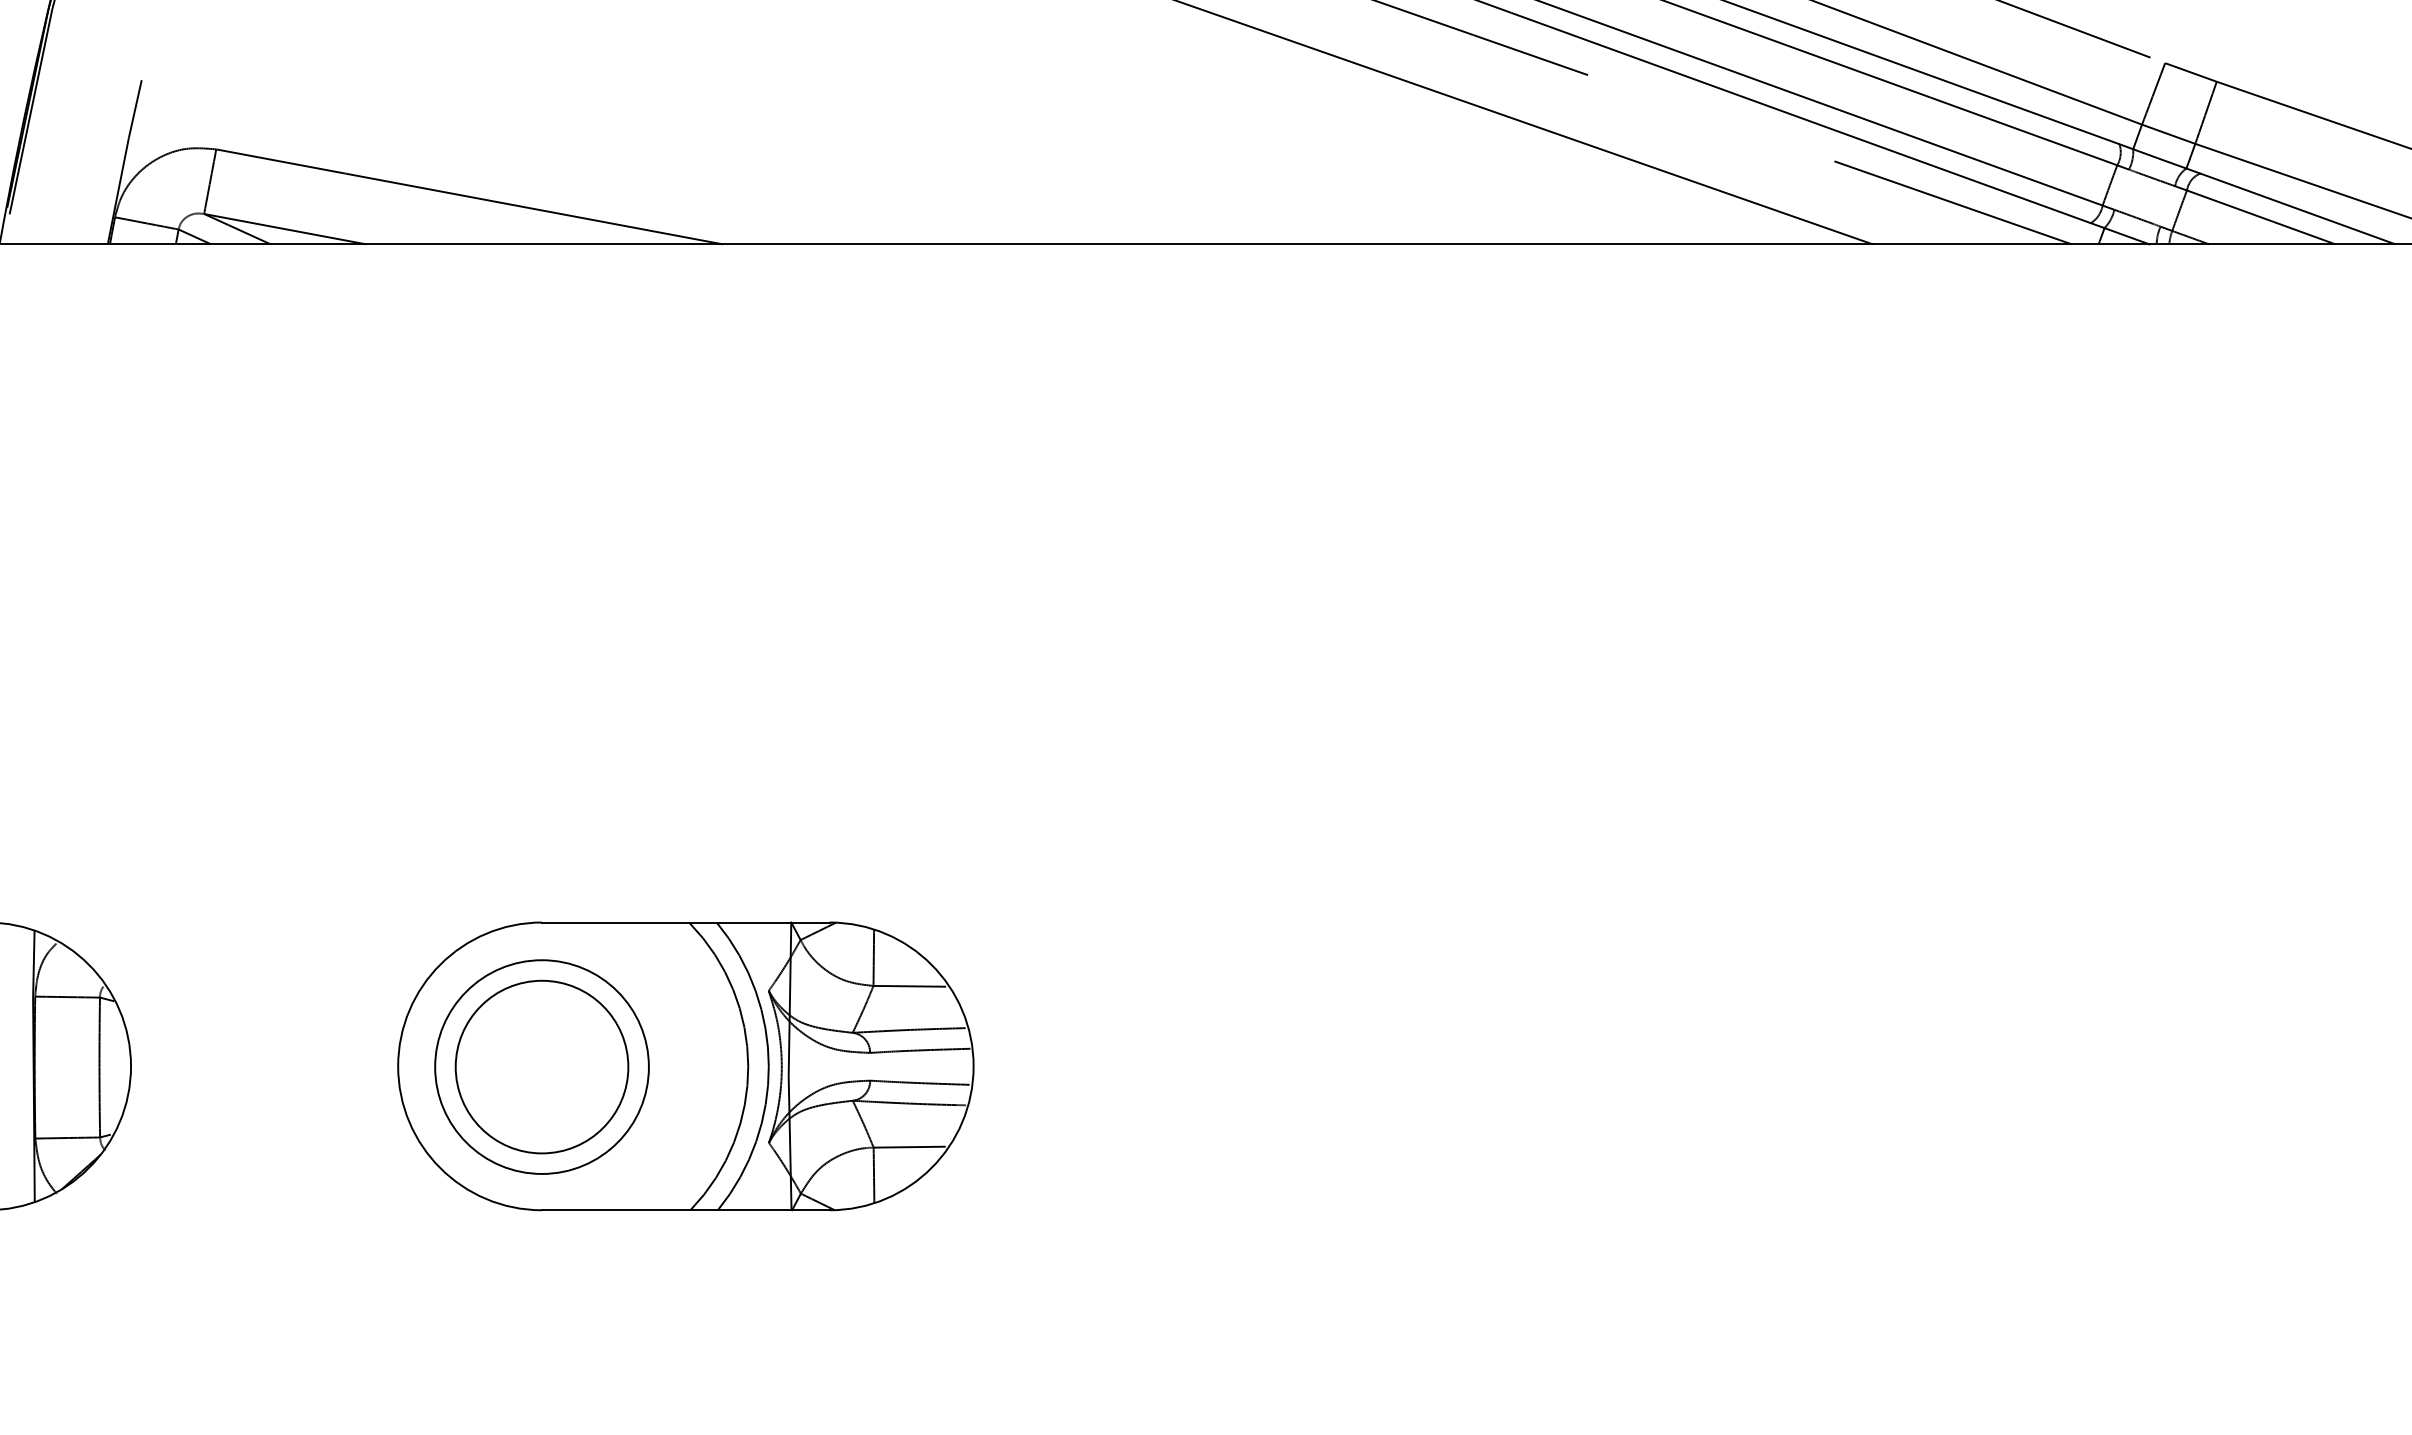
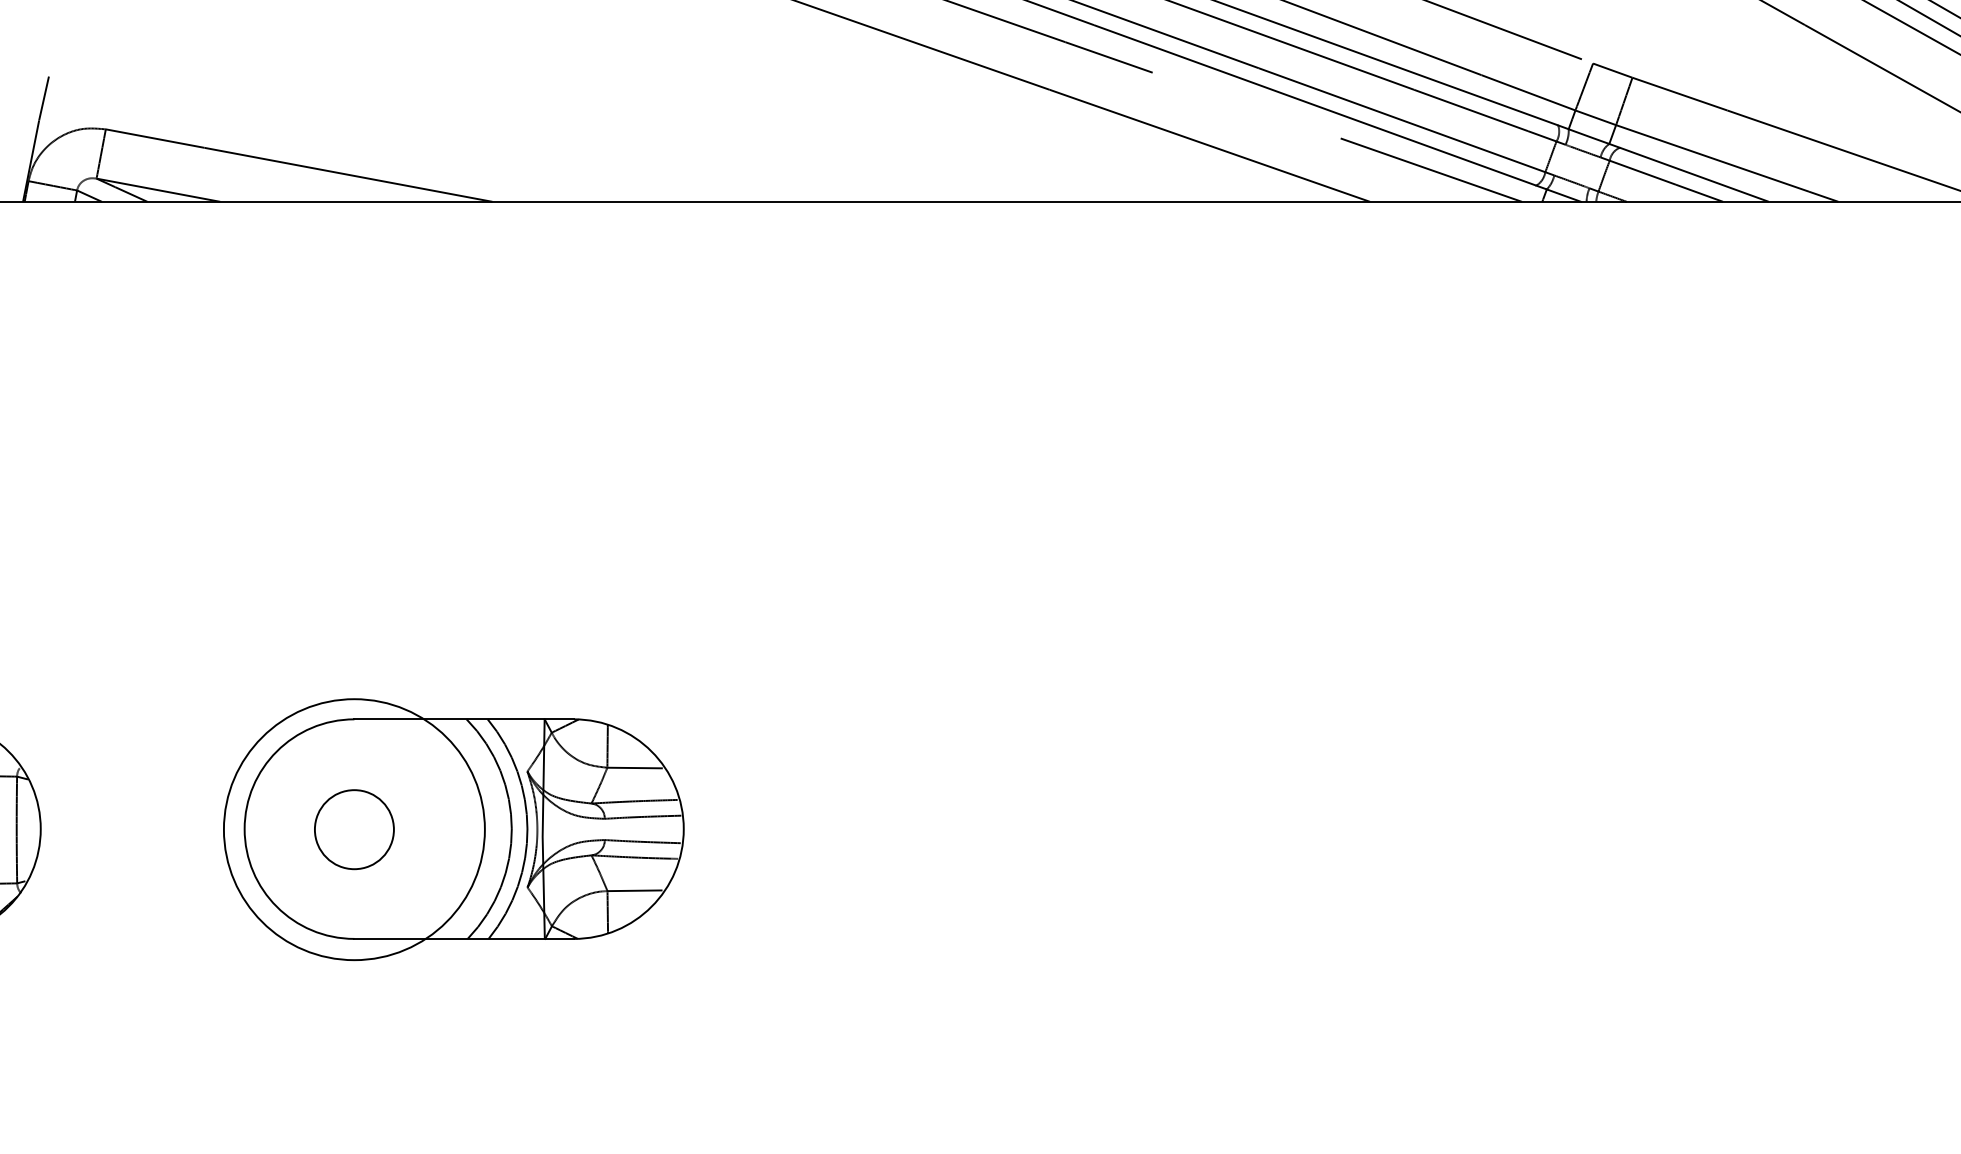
circle: (540, 1066) -> (353, 829), size x1.6
circle: (542, 1066) -> (354, 829), size x0.6

